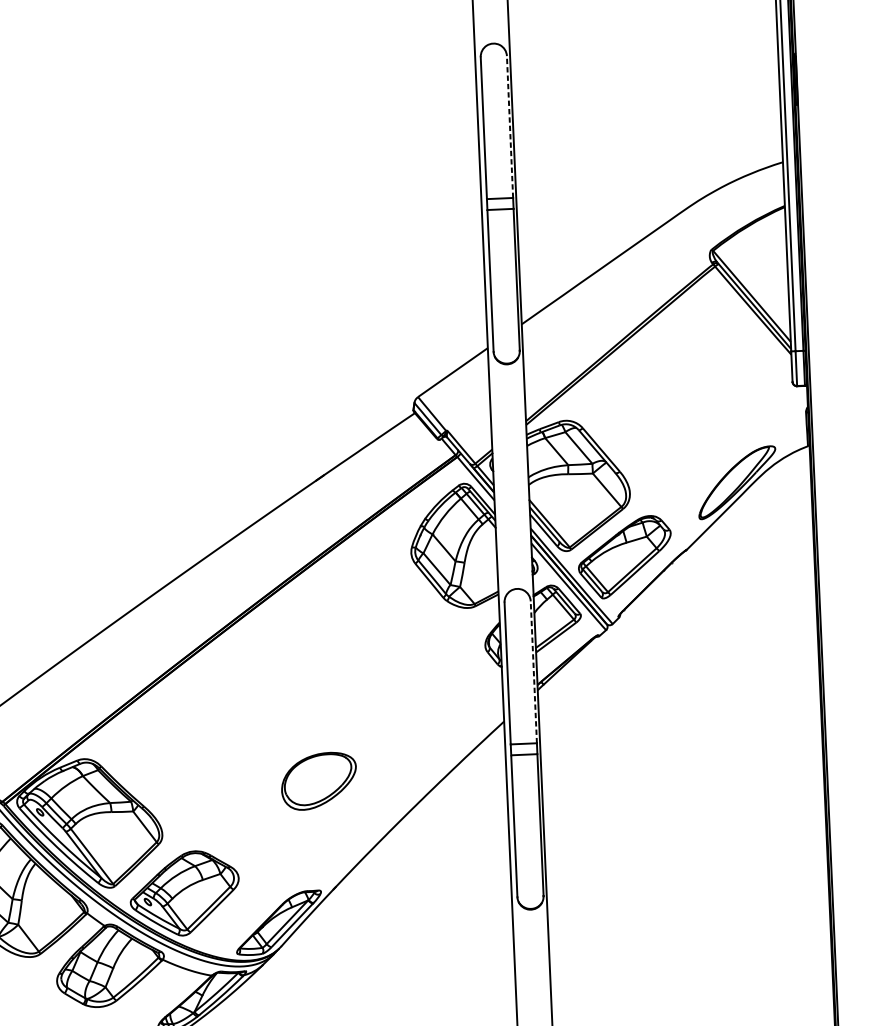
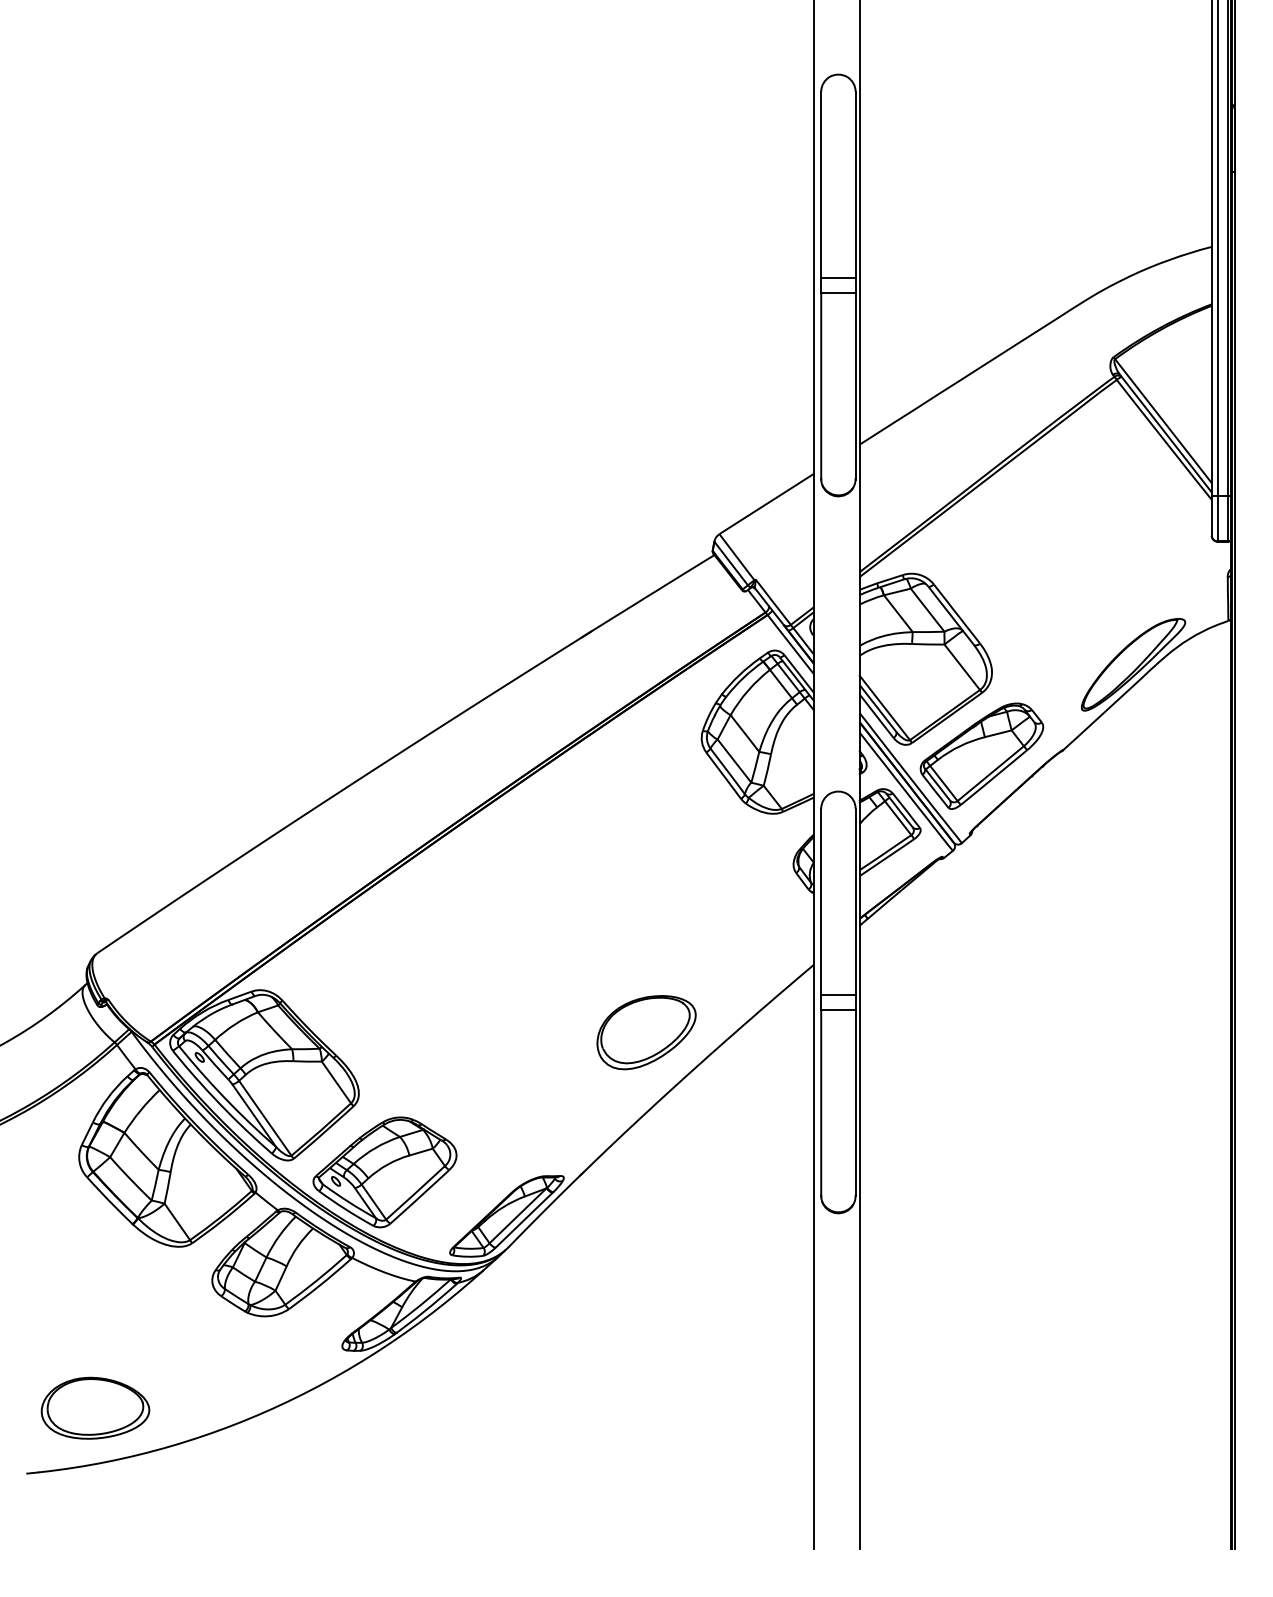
line: (509, 126) -> (855, 184), dashed -> solid
line: (533, 671) -> (855, 901), dashed -> solid
part: (319, 781) -> (646, 1032), moved

